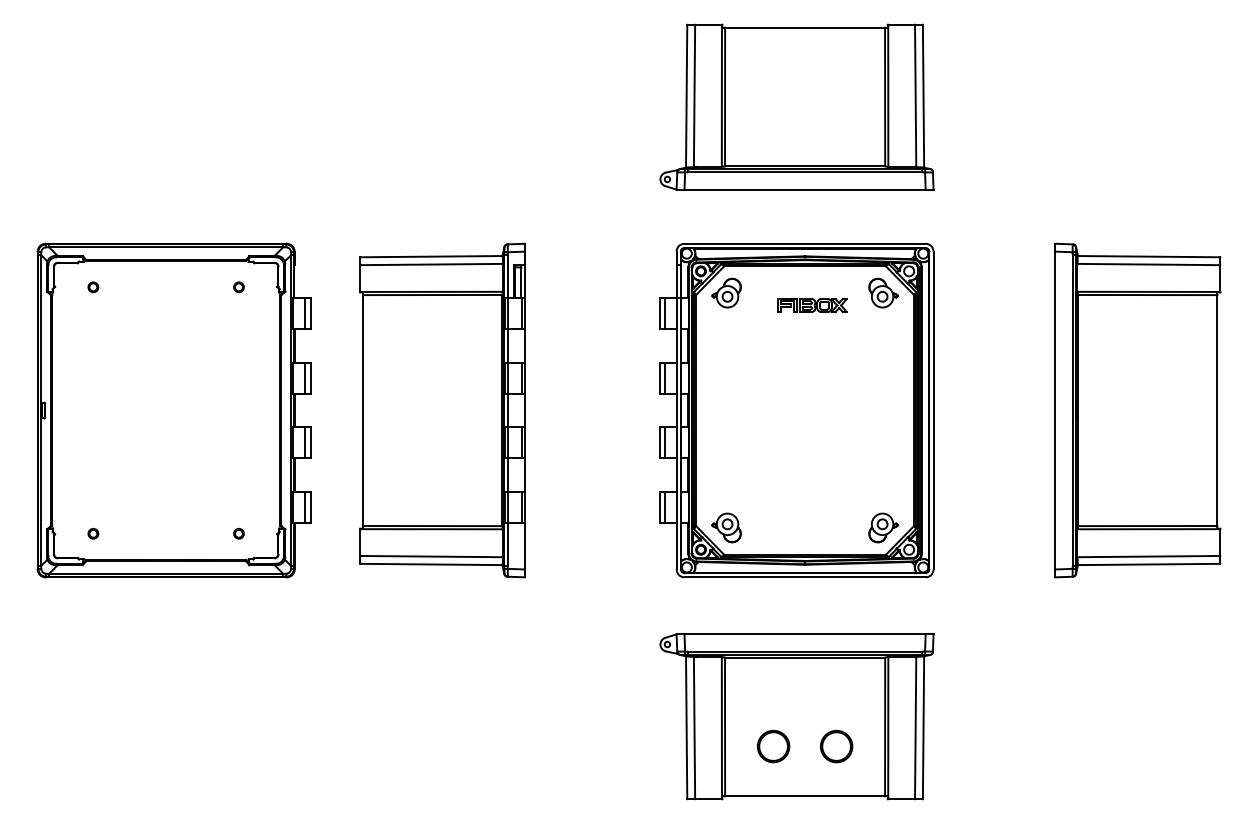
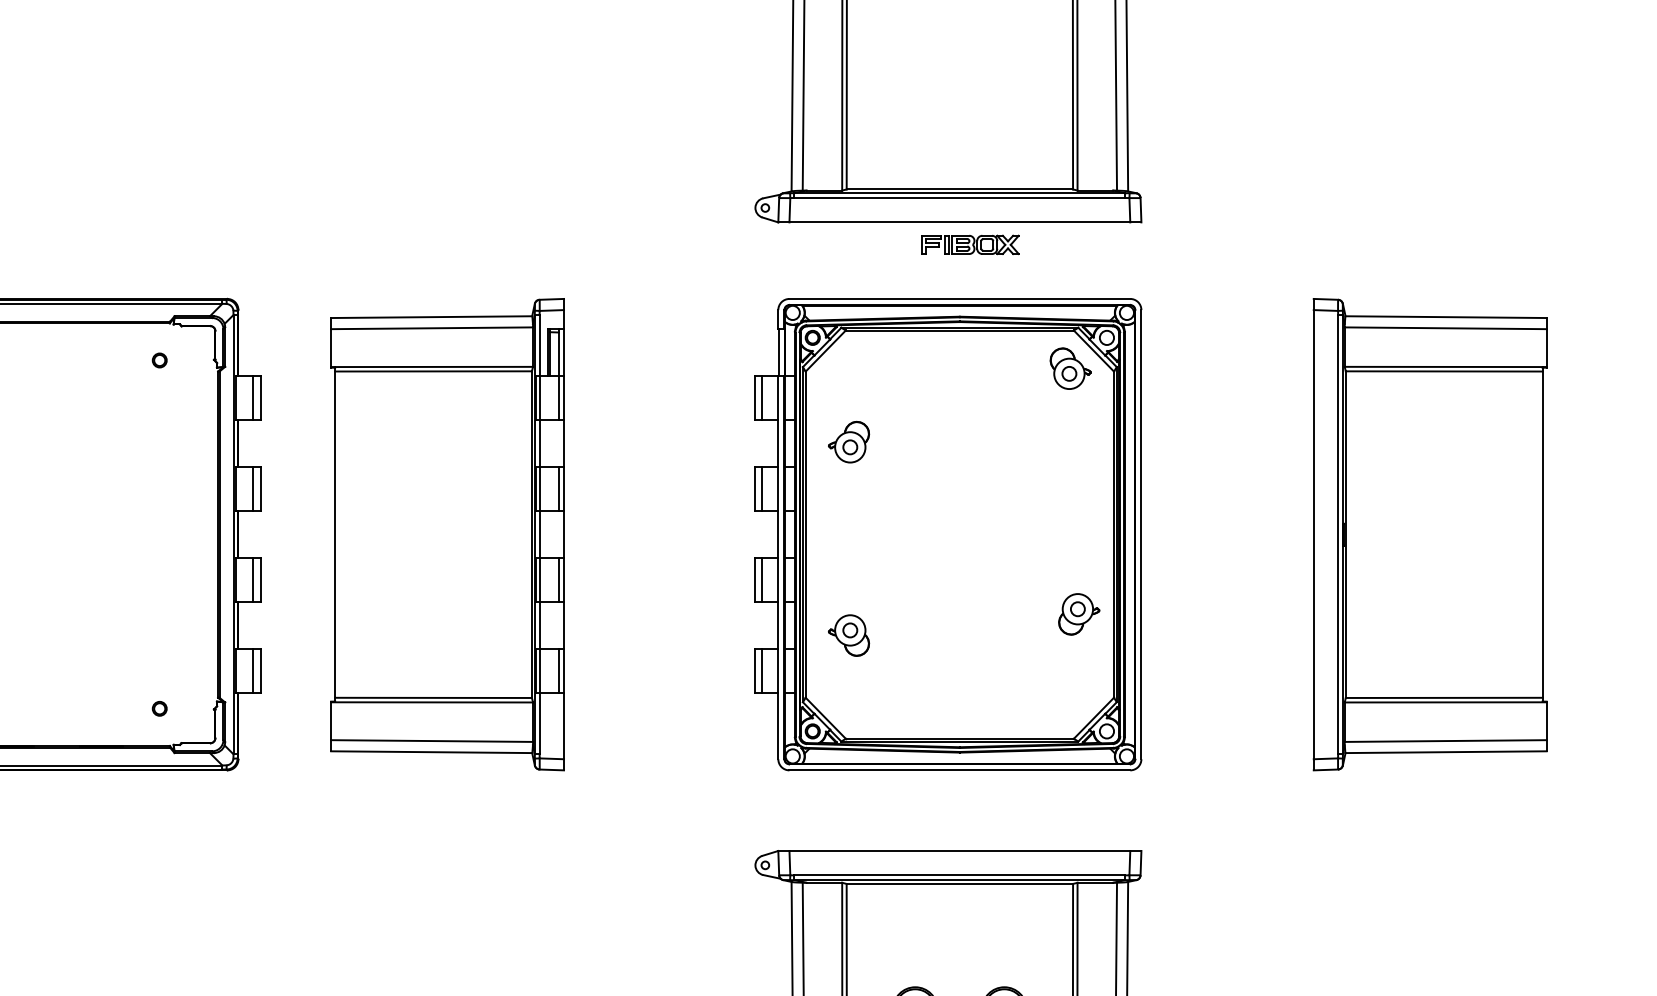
part: (726, 292) -> (848, 441), moved
part: (812, 305) -> (970, 244), moved
part: (726, 527) -> (848, 634), moved
part: (883, 527) -> (1079, 613), moved

